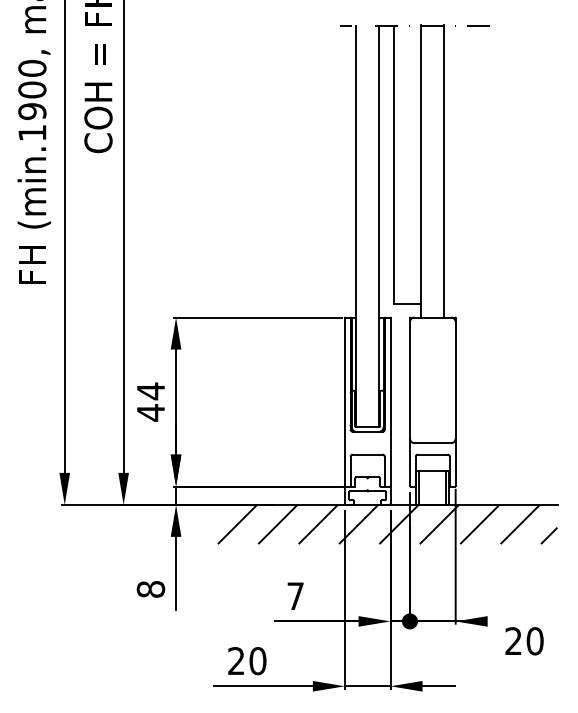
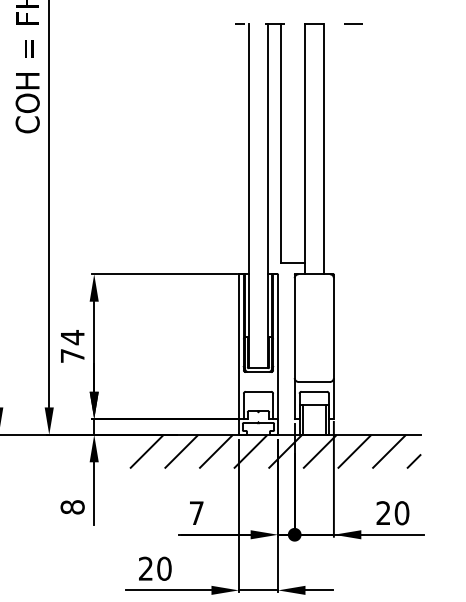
text: (150, 412) -> (72, 355), 44 -> 74
line: (523, 621) -> (392, 534), added
text: (524, 641) -> (392, 513), moved

